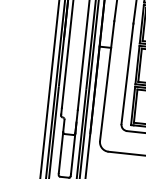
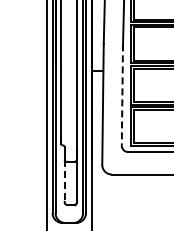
line: (127, 74) -> (122, 95), solid -> dashed
line: (60, 152) -> (64, 180), solid -> dashed

